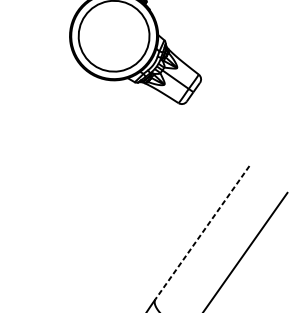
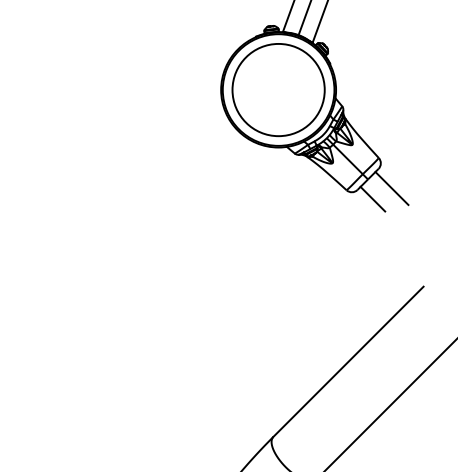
line: (212, 95) -> (391, 188), added
line: (199, 106) -> (372, 198), added
line: (202, 233) -> (348, 362), dashed -> solid

